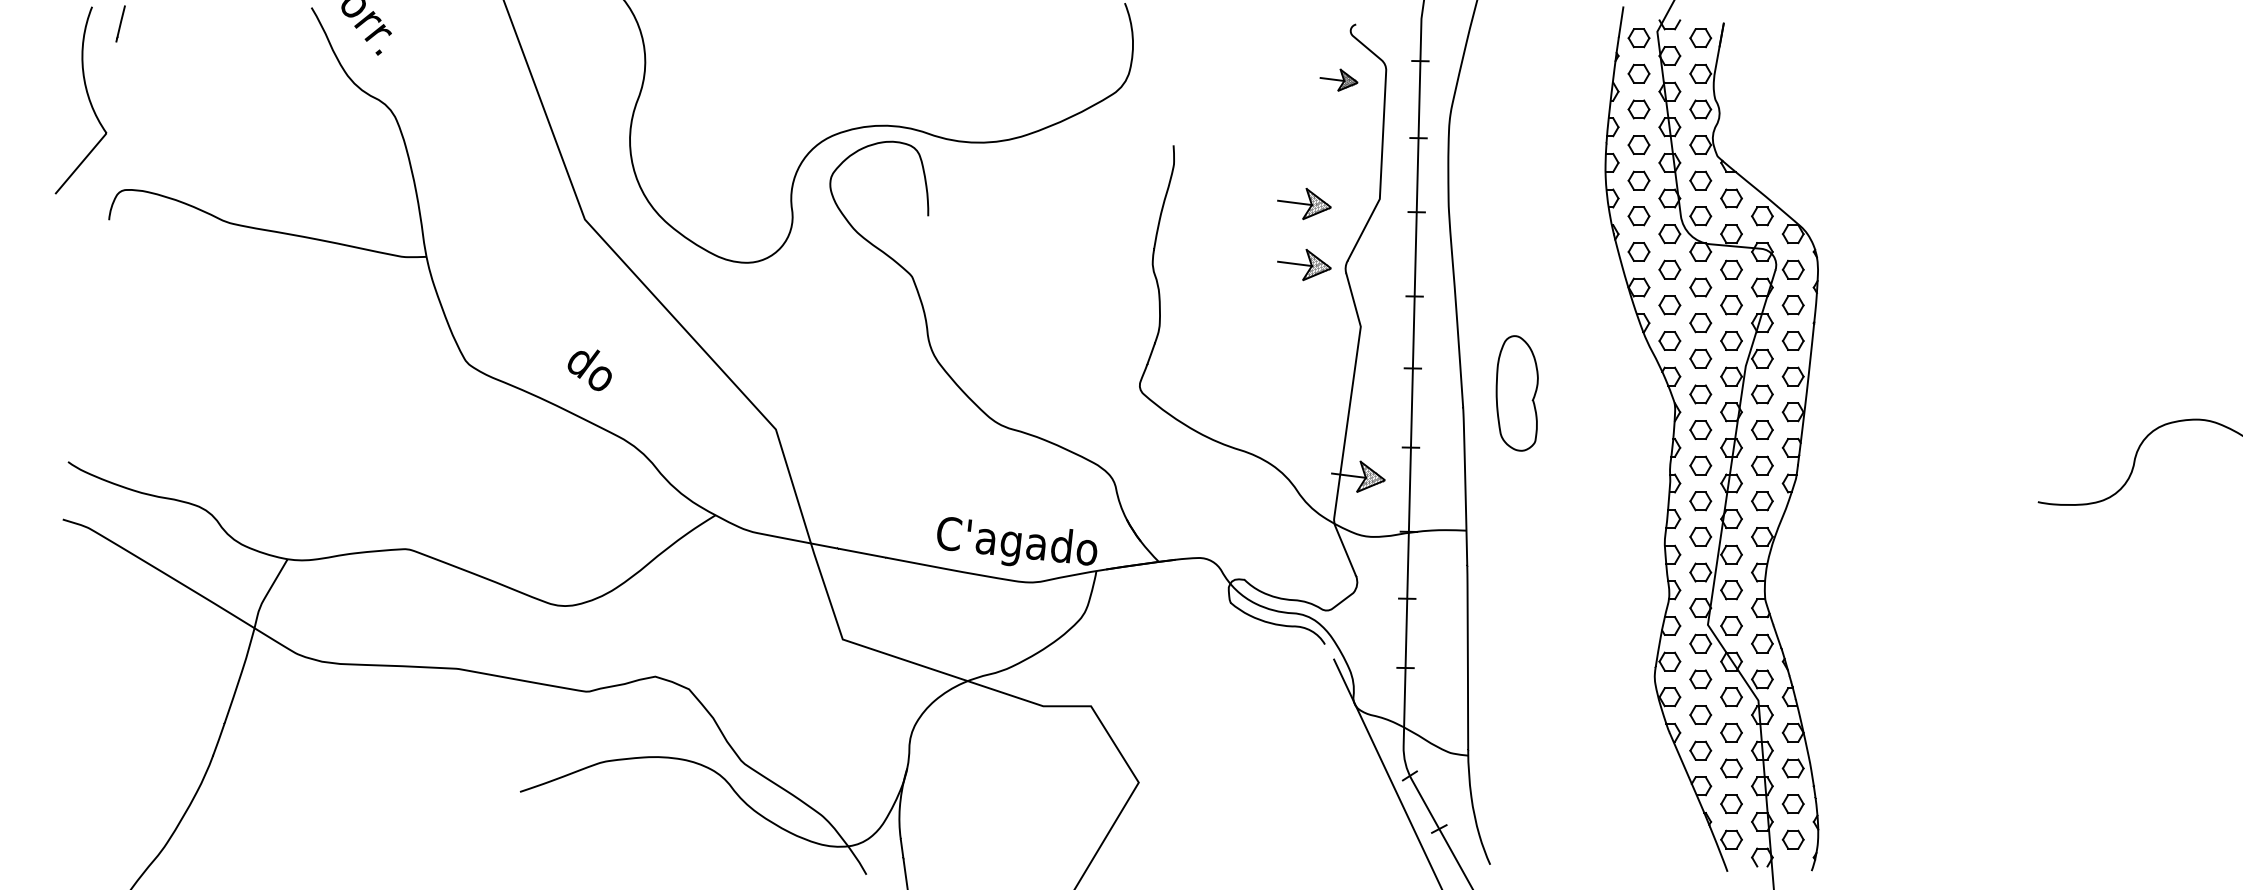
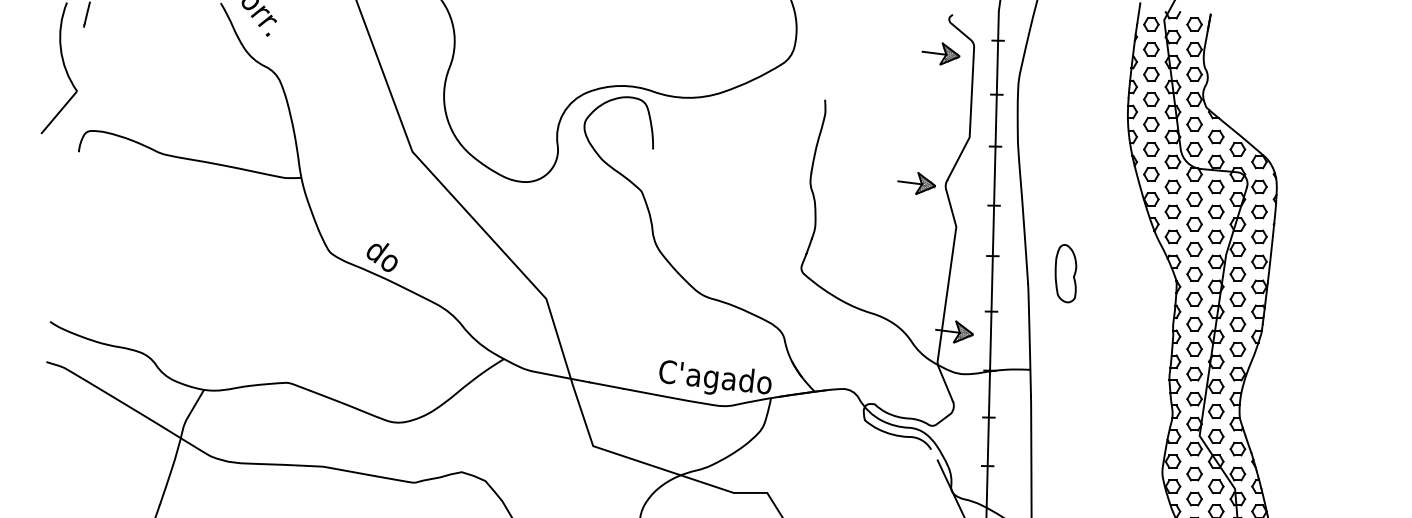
part: (1338, 80) -> (940, 54), size x1.43
part: (1304, 204) -> (916, 141), removed
text: (589, 370) -> (381, 257), moved
part: (1516, 393) -> (1065, 273), size x0.71

